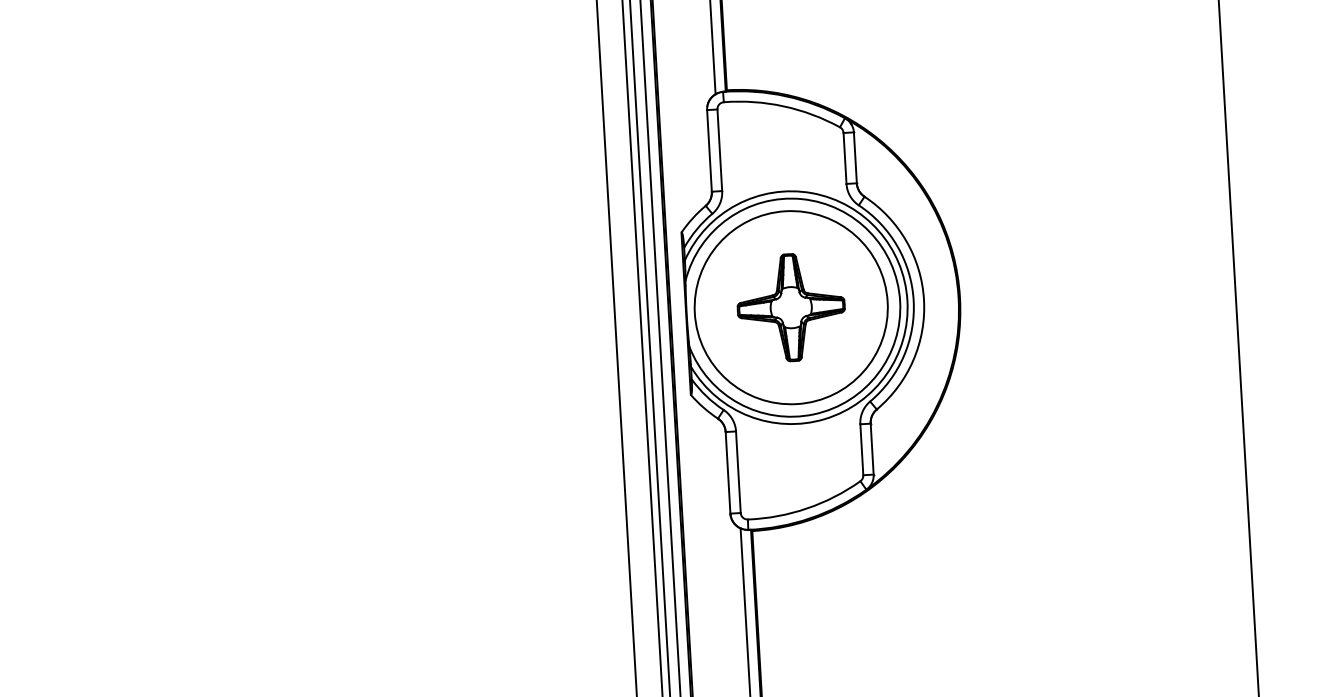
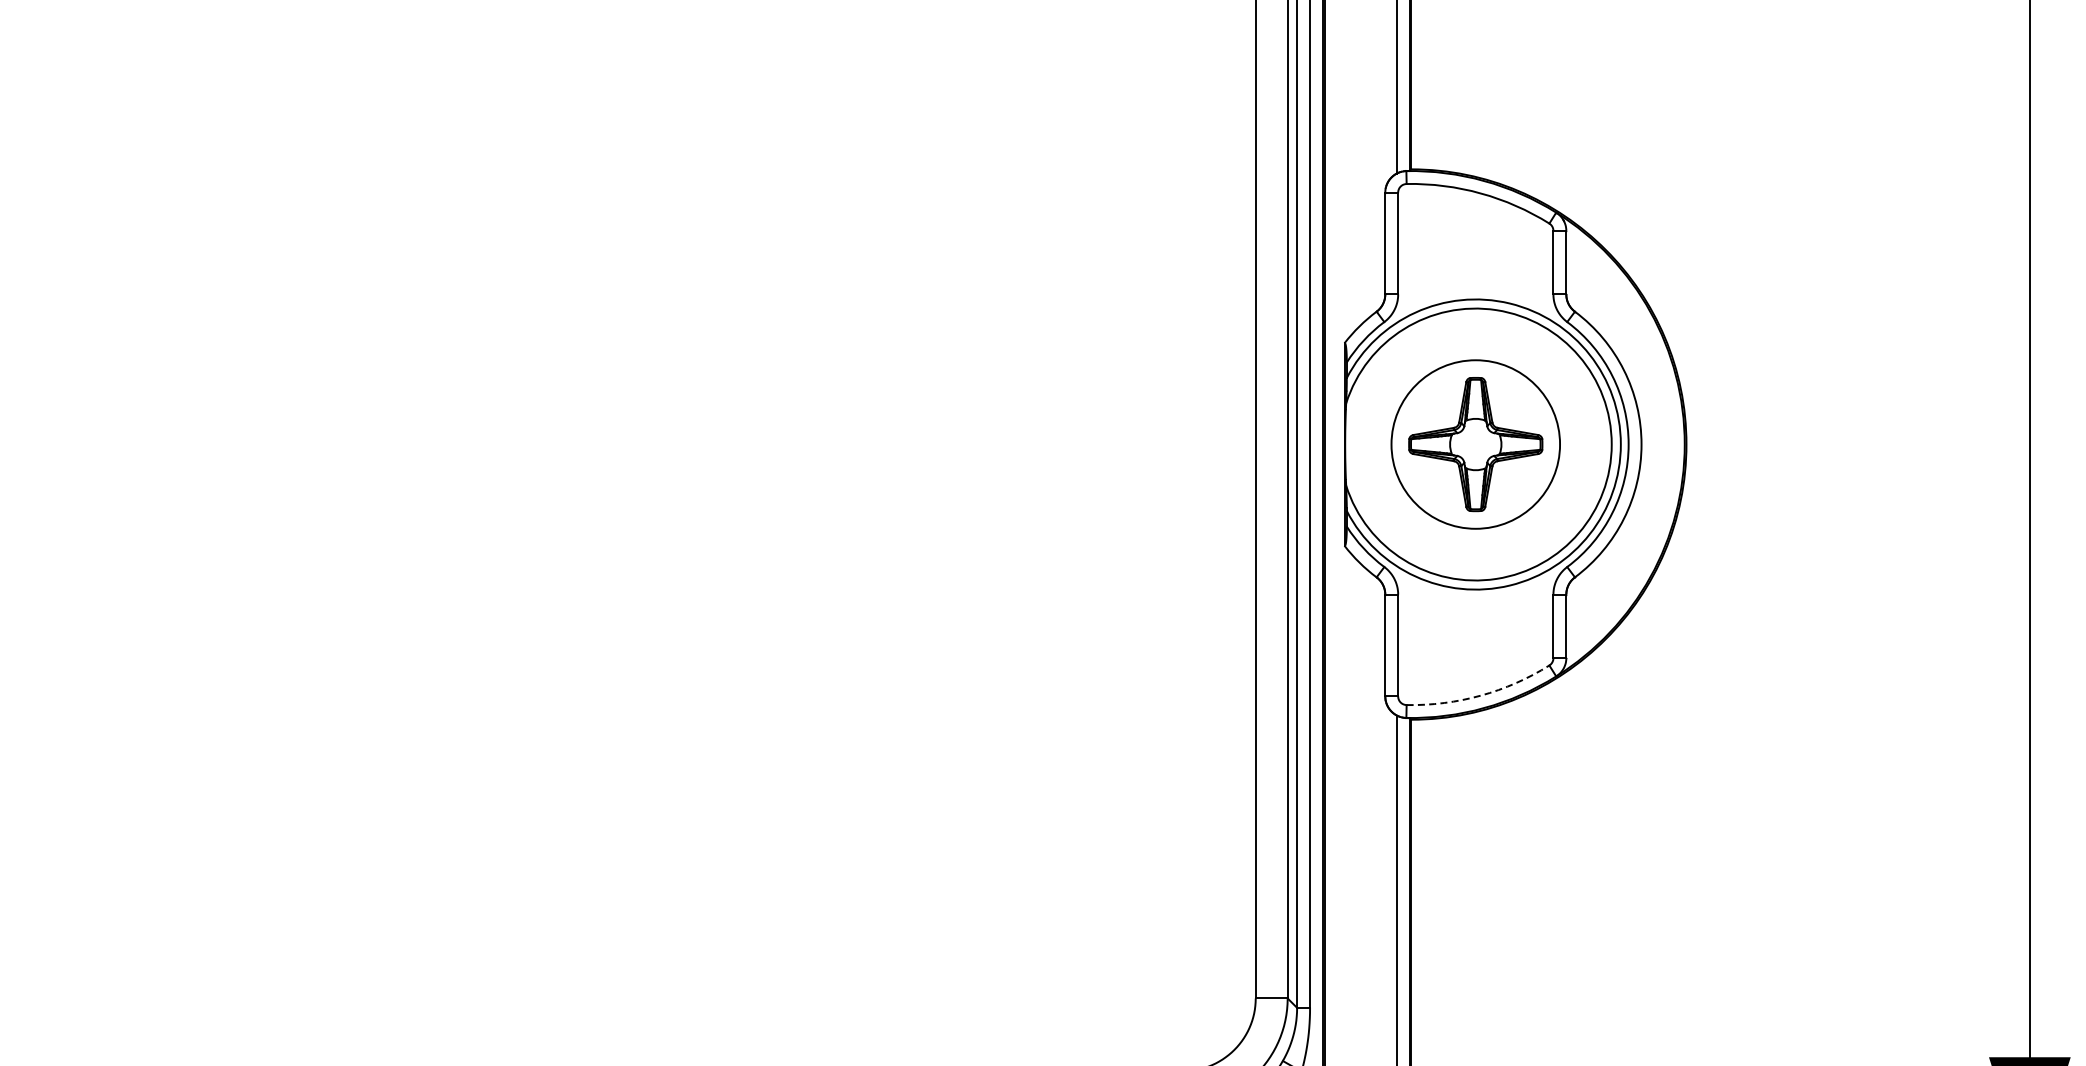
circle: (791, 307) -> (1475, 444), size x0.7
arc: (806, 508) -> (1480, 695), solid -> dashed

